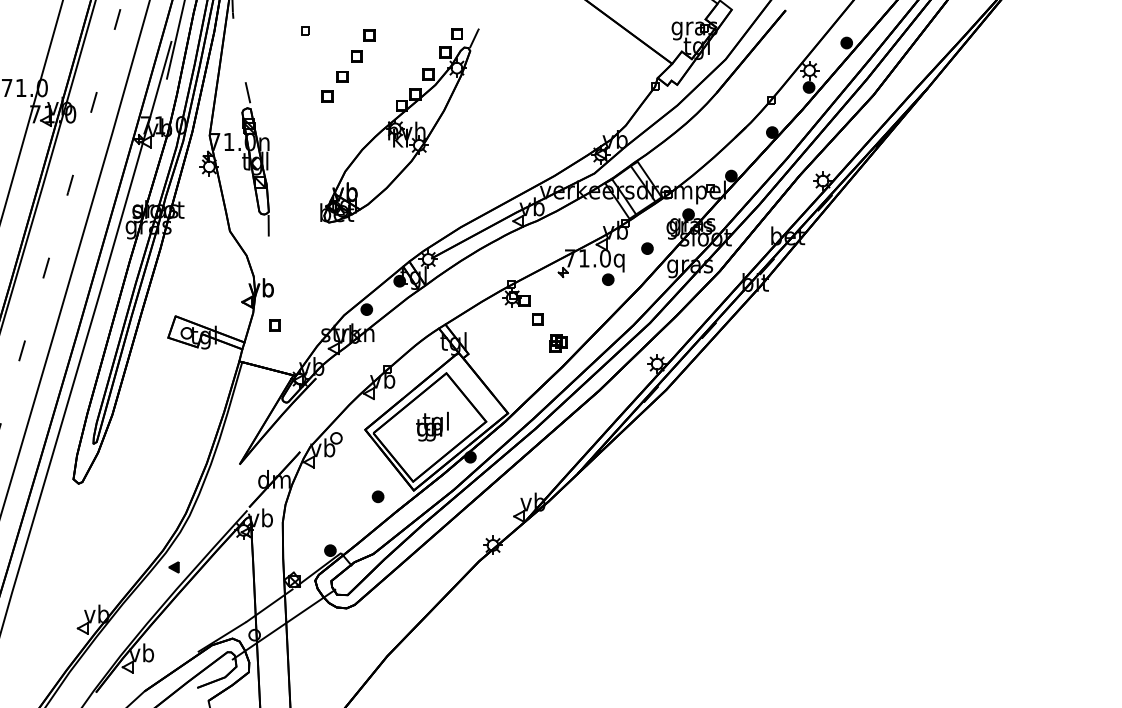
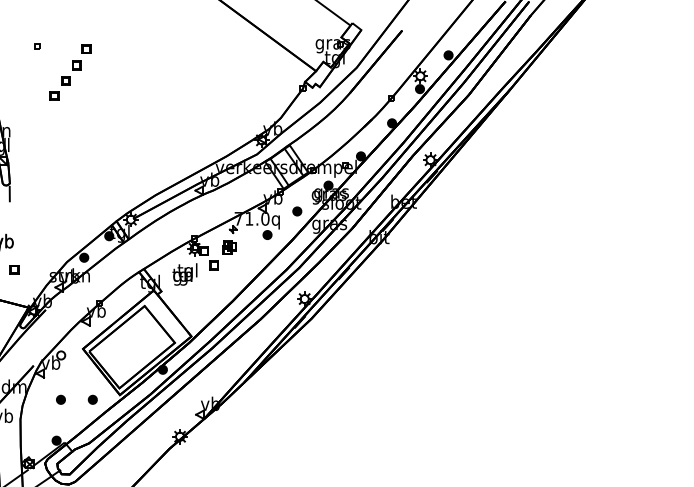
part: (399, 125) -> (109, 117), removed
part: (558, 343) -> (229, 247), moved
text: (432, 426) -> (184, 274), moved
part: (335, 496) -> (60, 399), added

